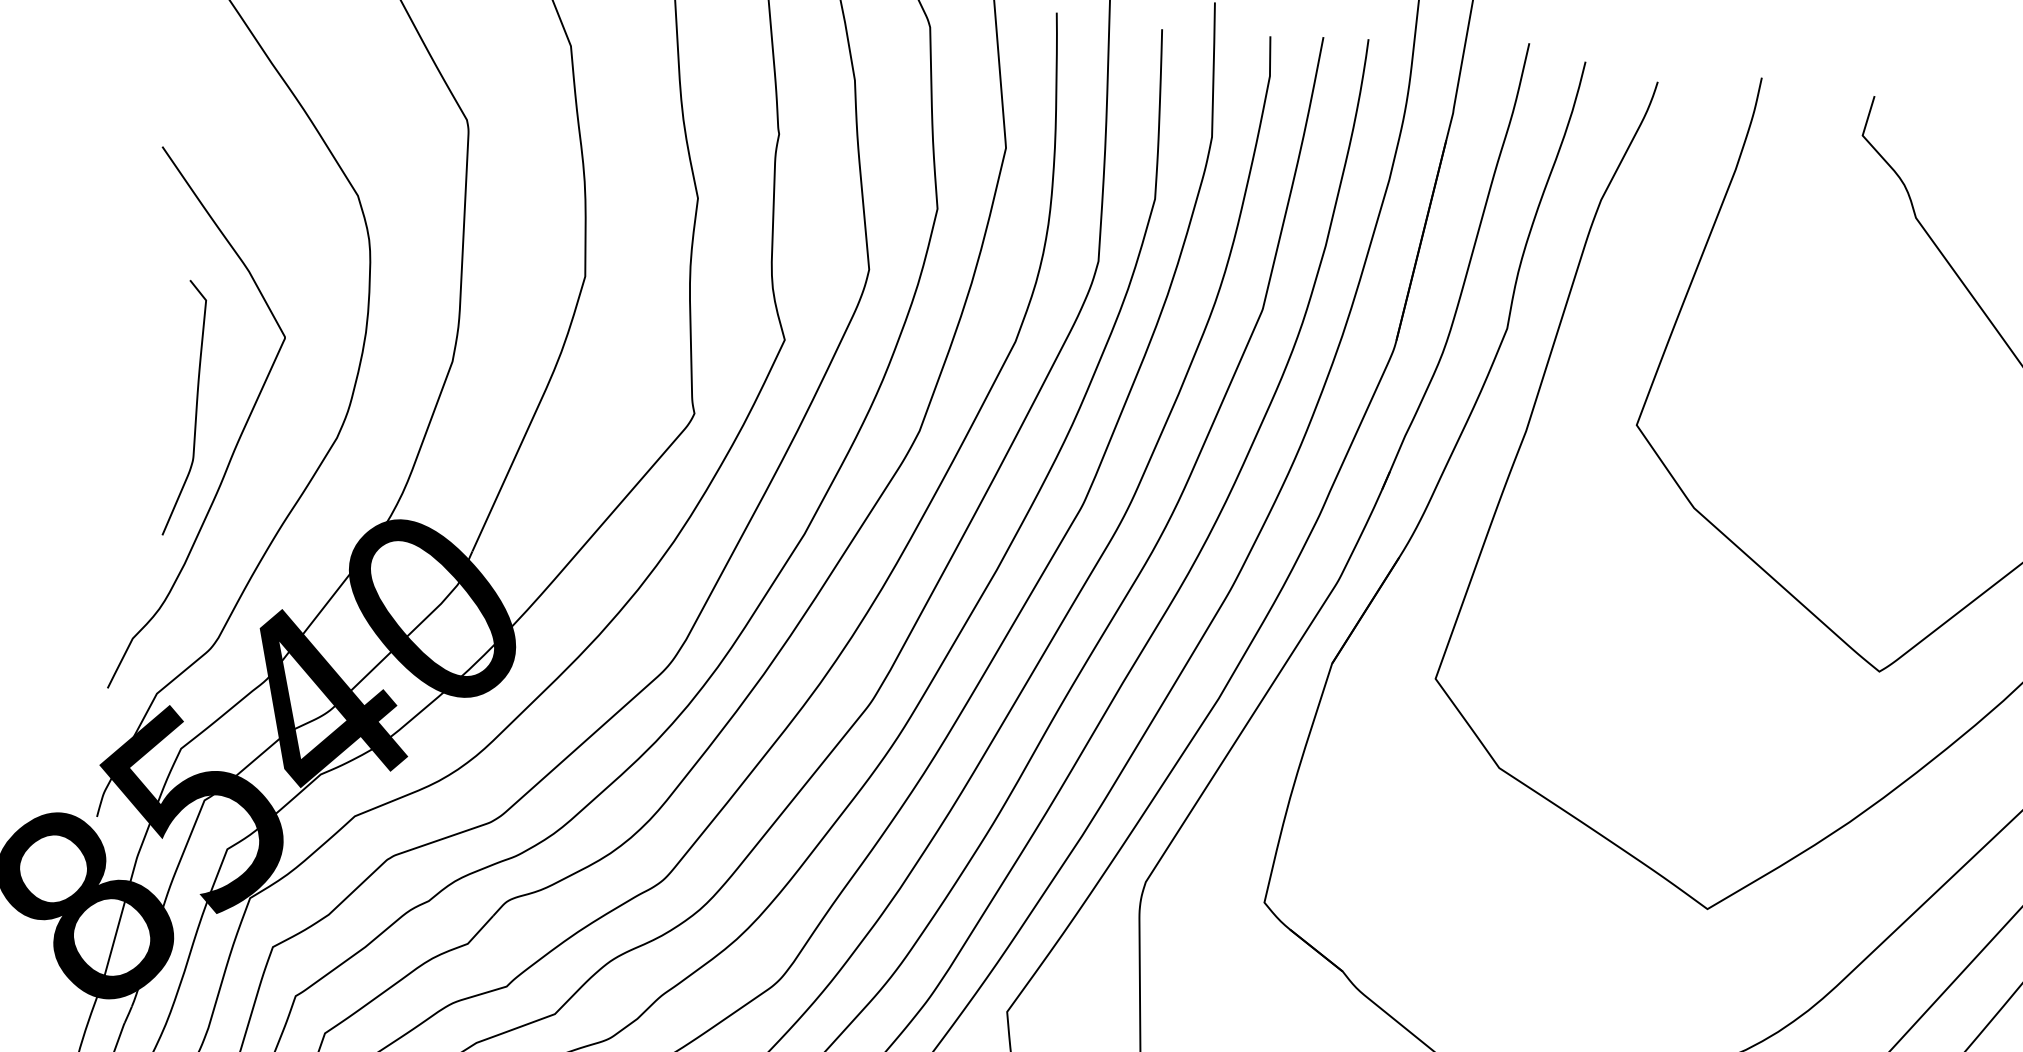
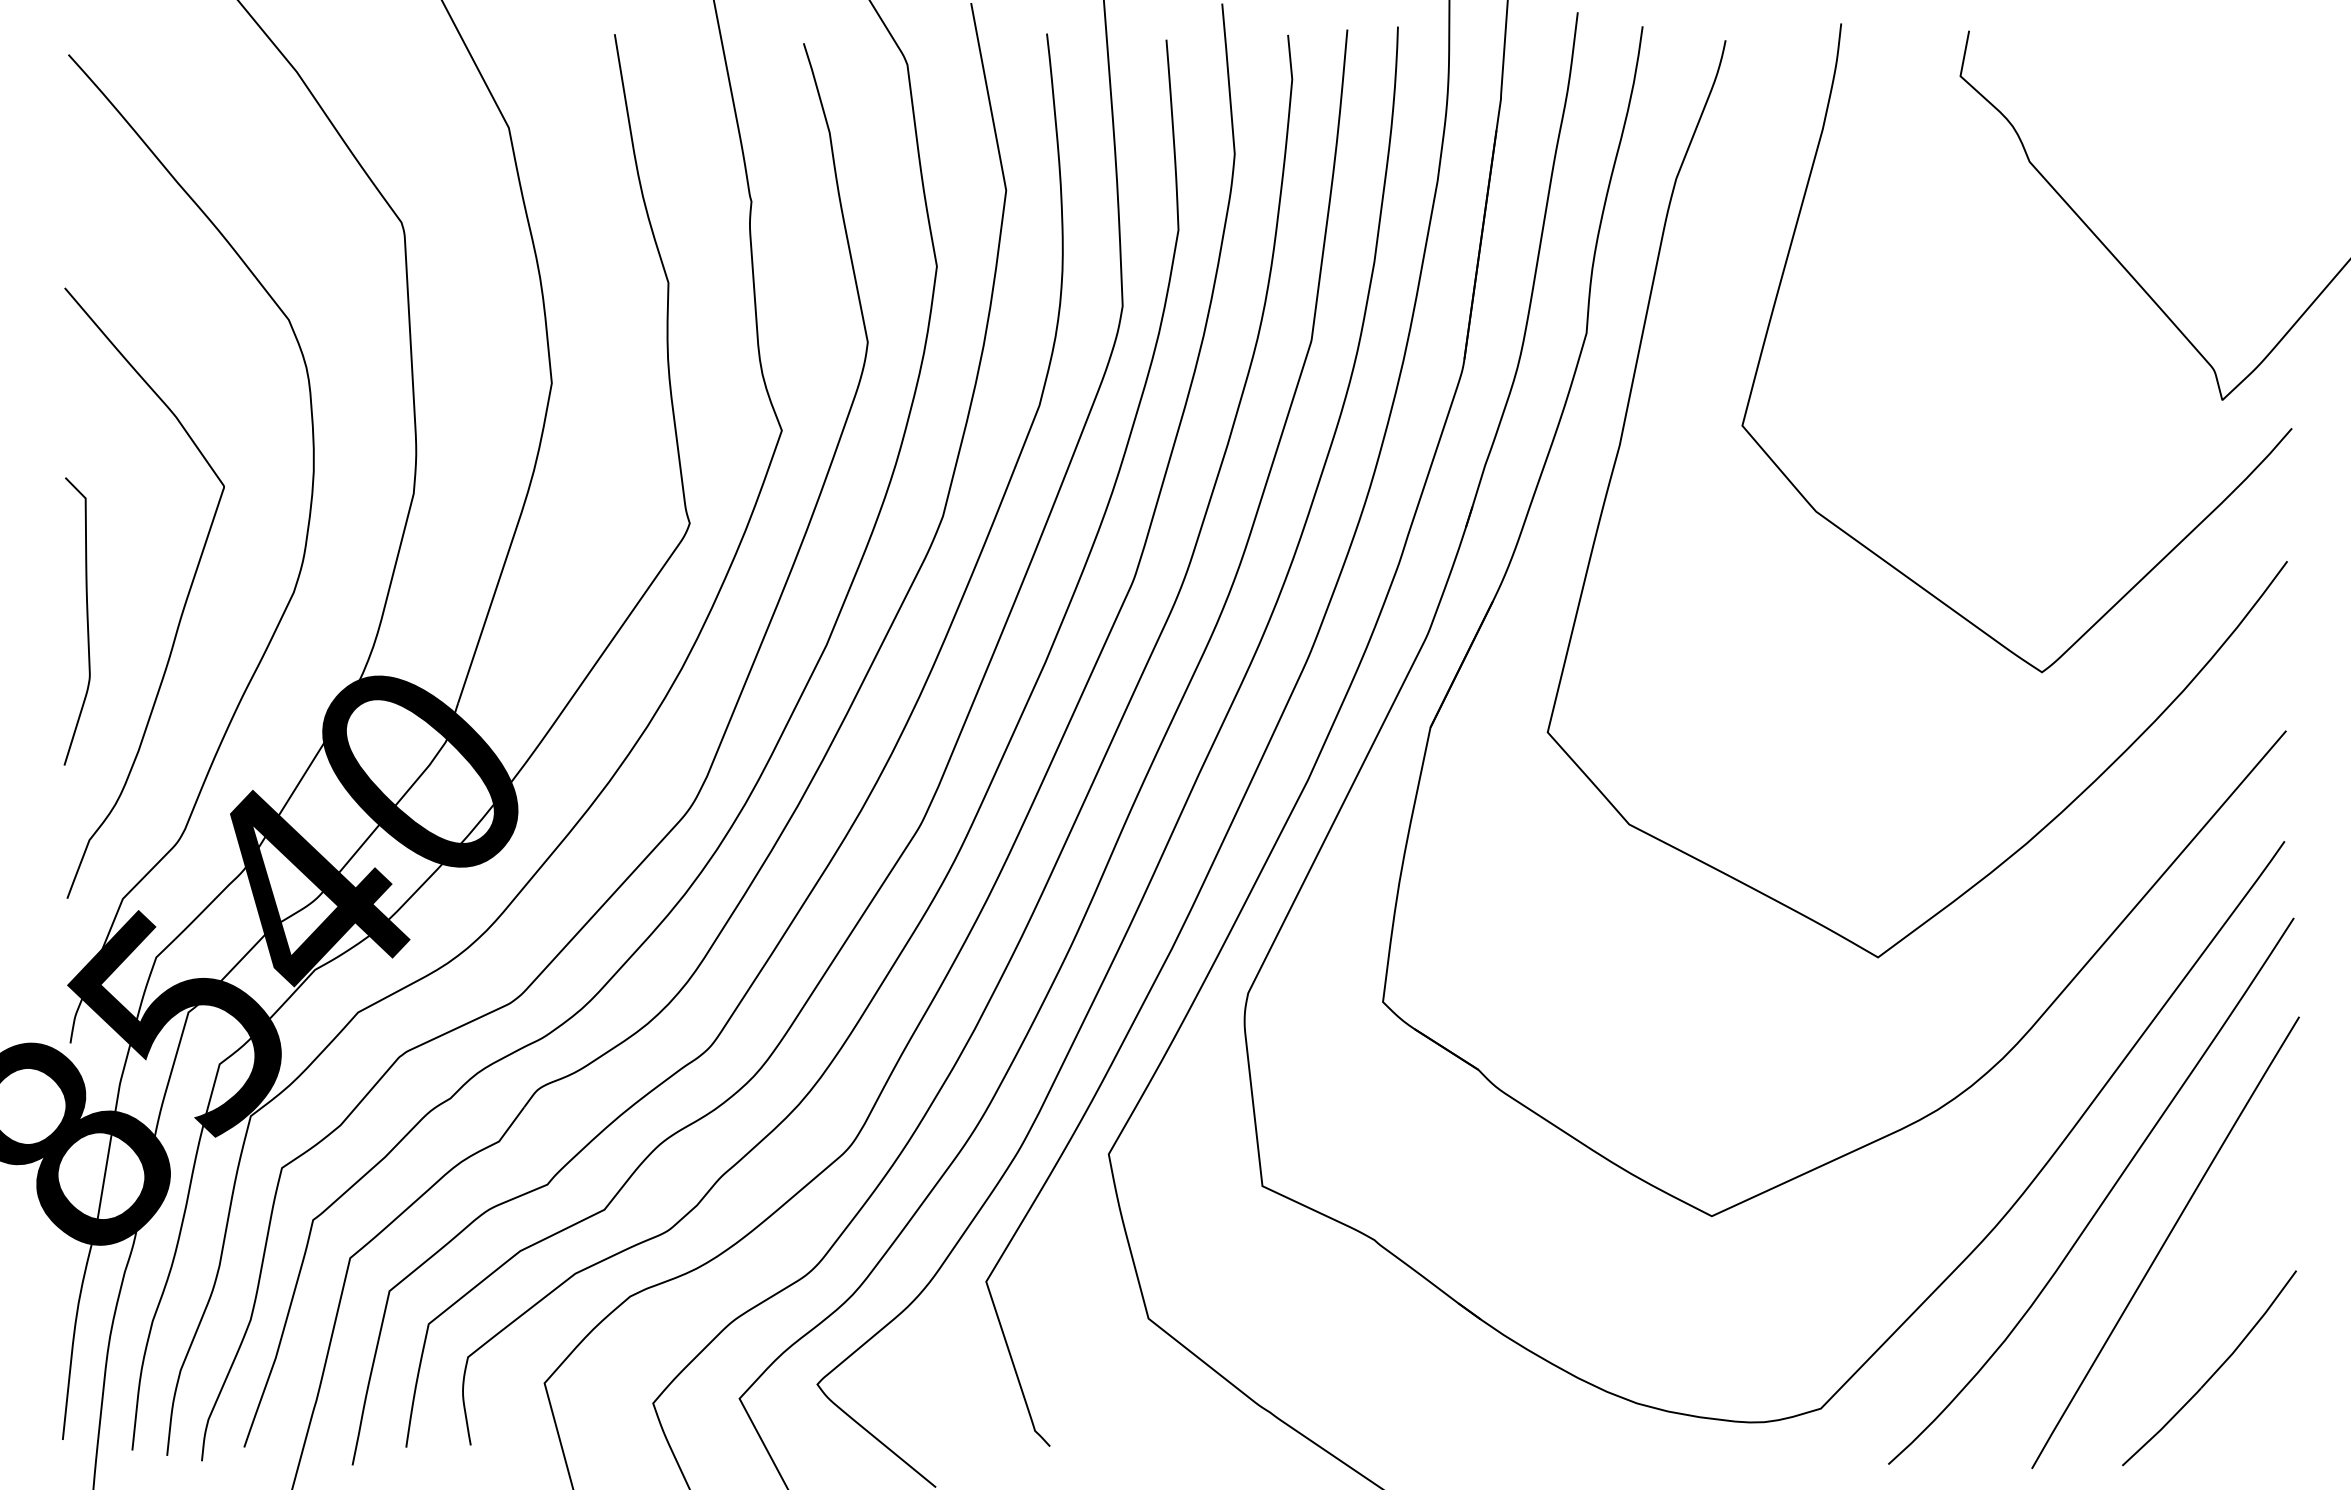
curve: (195, 409) -> (86, 621), moved

